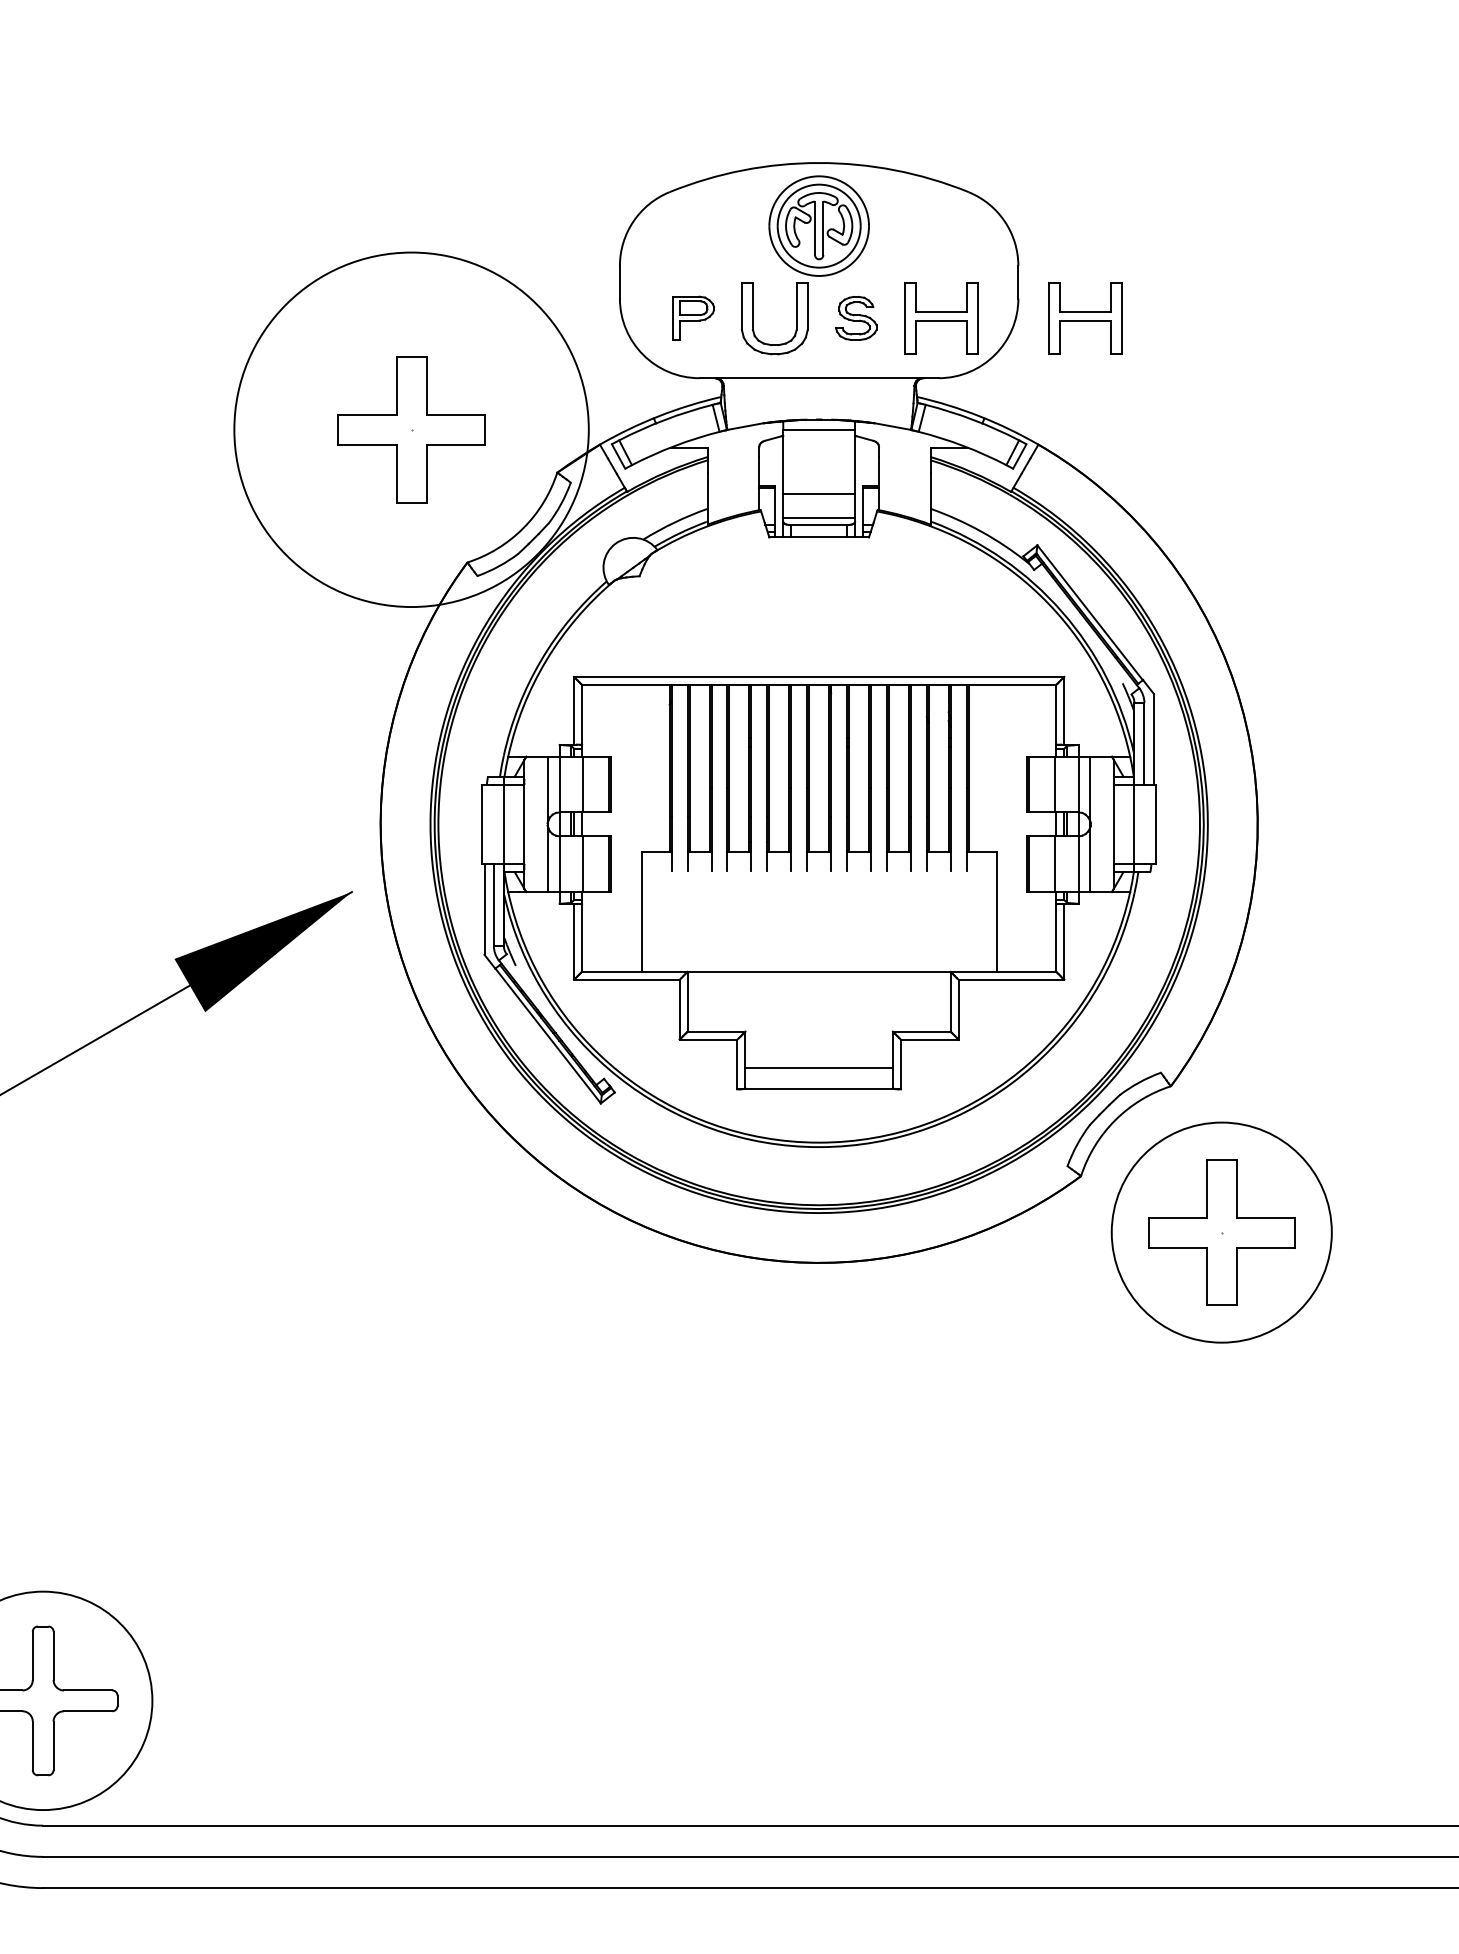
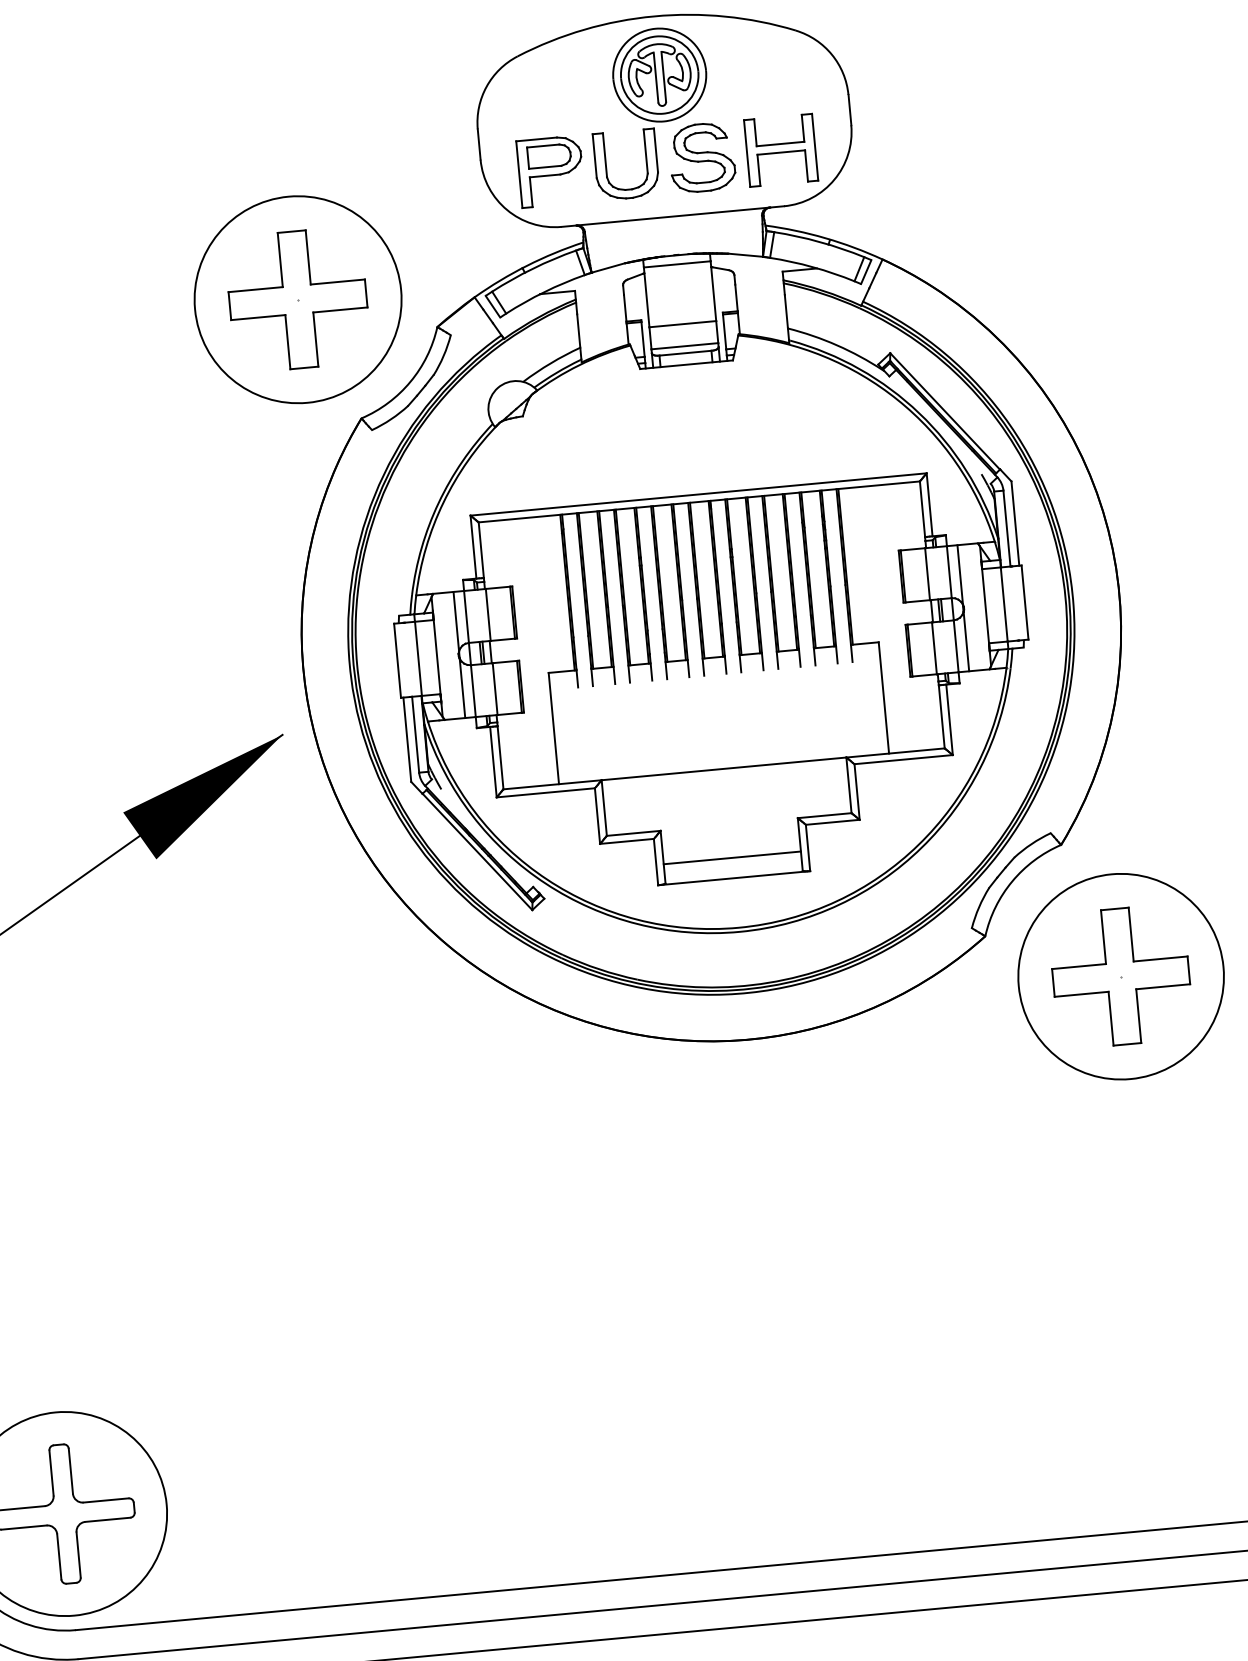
part: (693, 317) -> (550, 170), size x1.67
part: (856, 318) -> (702, 157), size x1.67
part: (1085, 318) -> (915, 138), removed
circle: (411, 429) -> (298, 299), size x0.62

